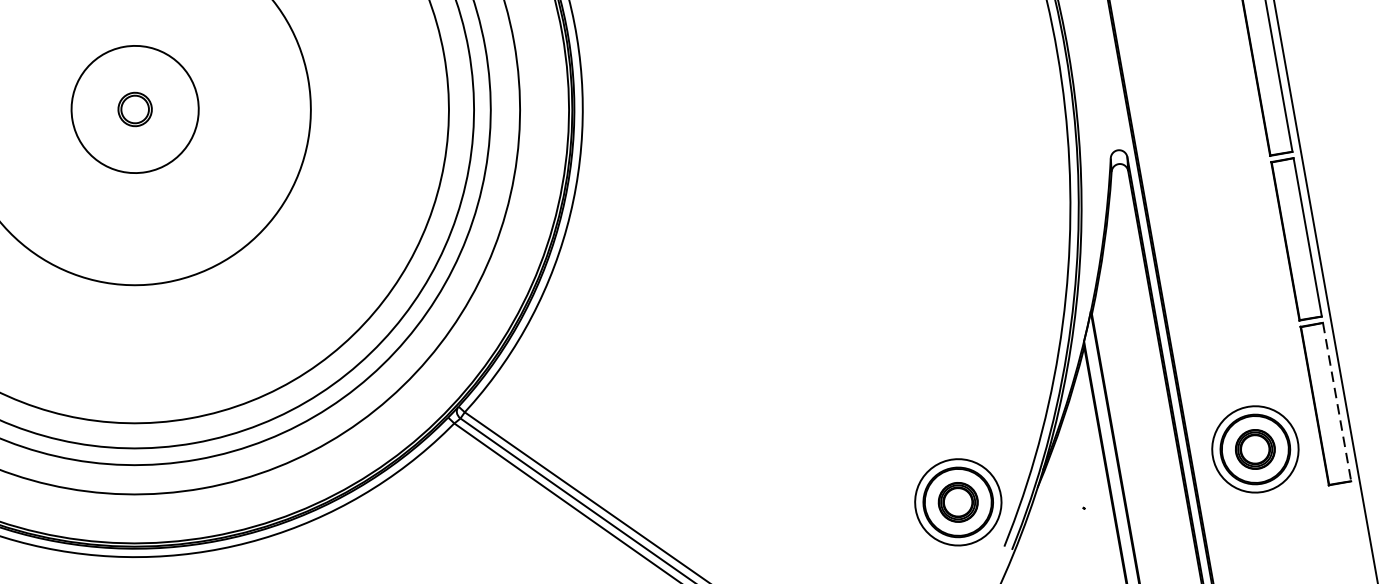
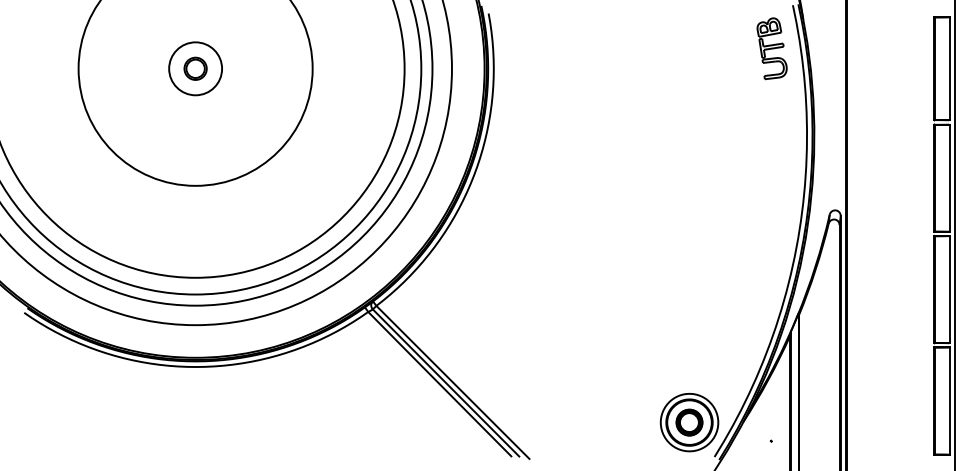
circle: (134, 109) -> (195, 68), size x0.62
line: (1336, 402) -> (949, 401), dashed -> solid
part: (1255, 449) -> (890, 422), removed

